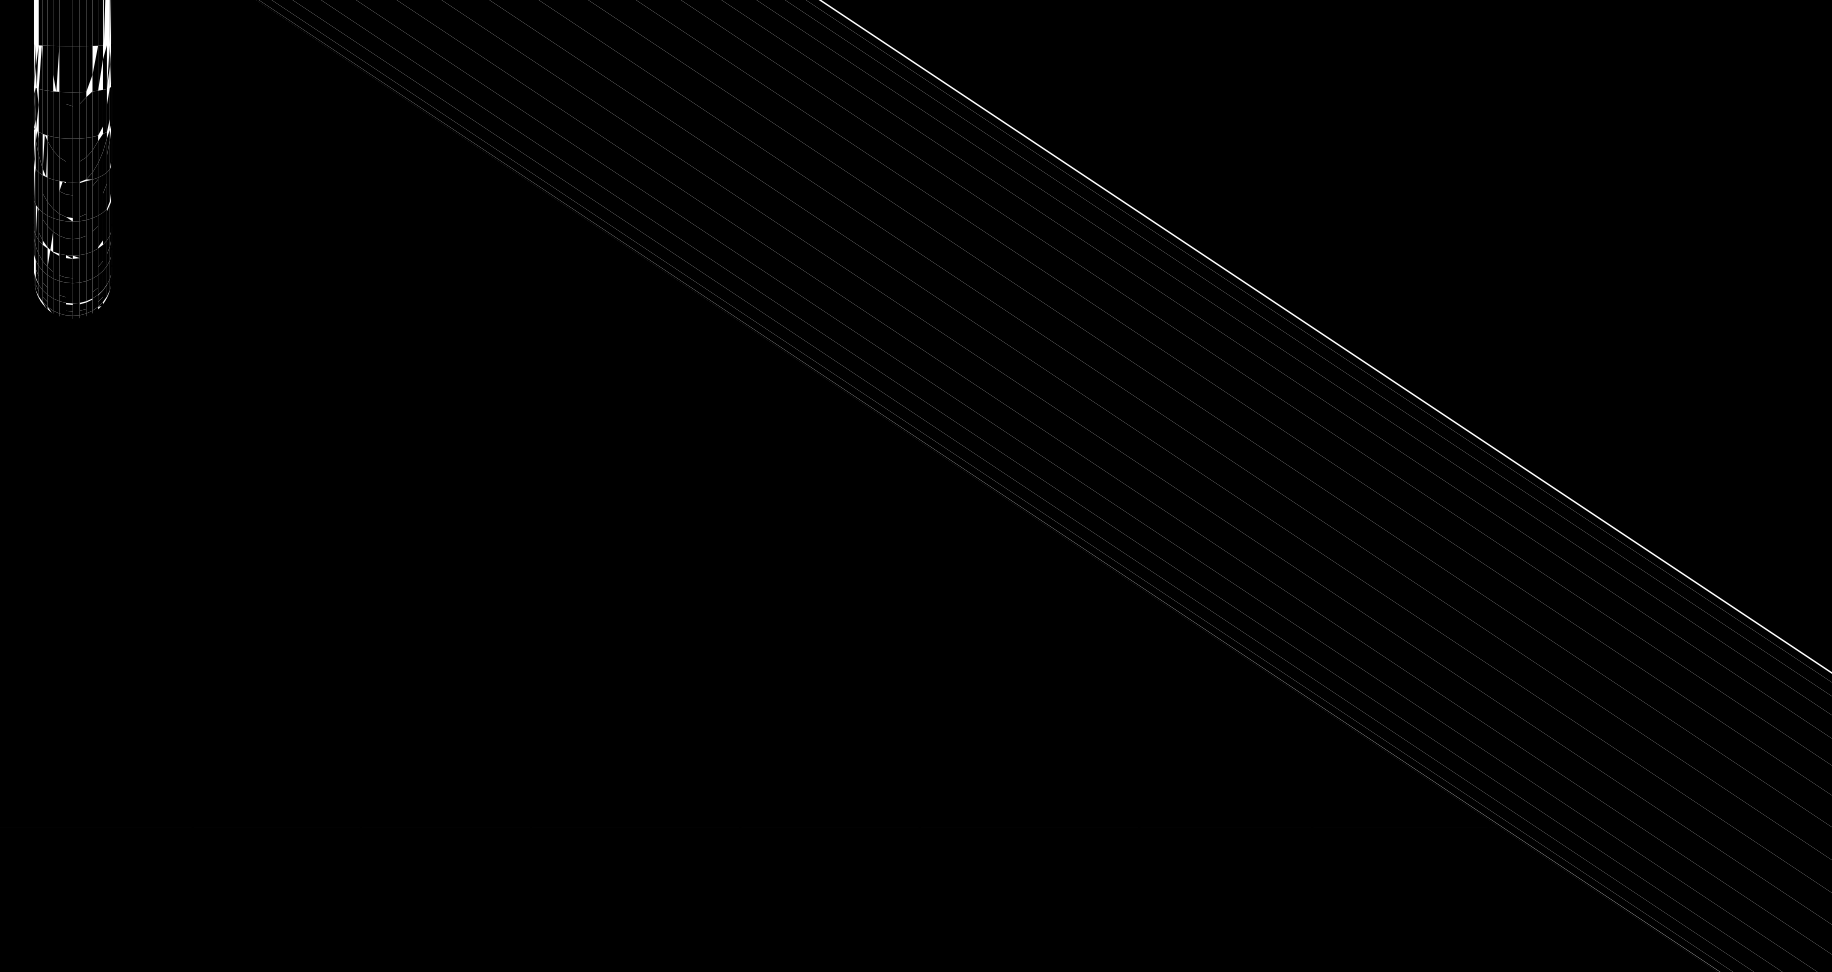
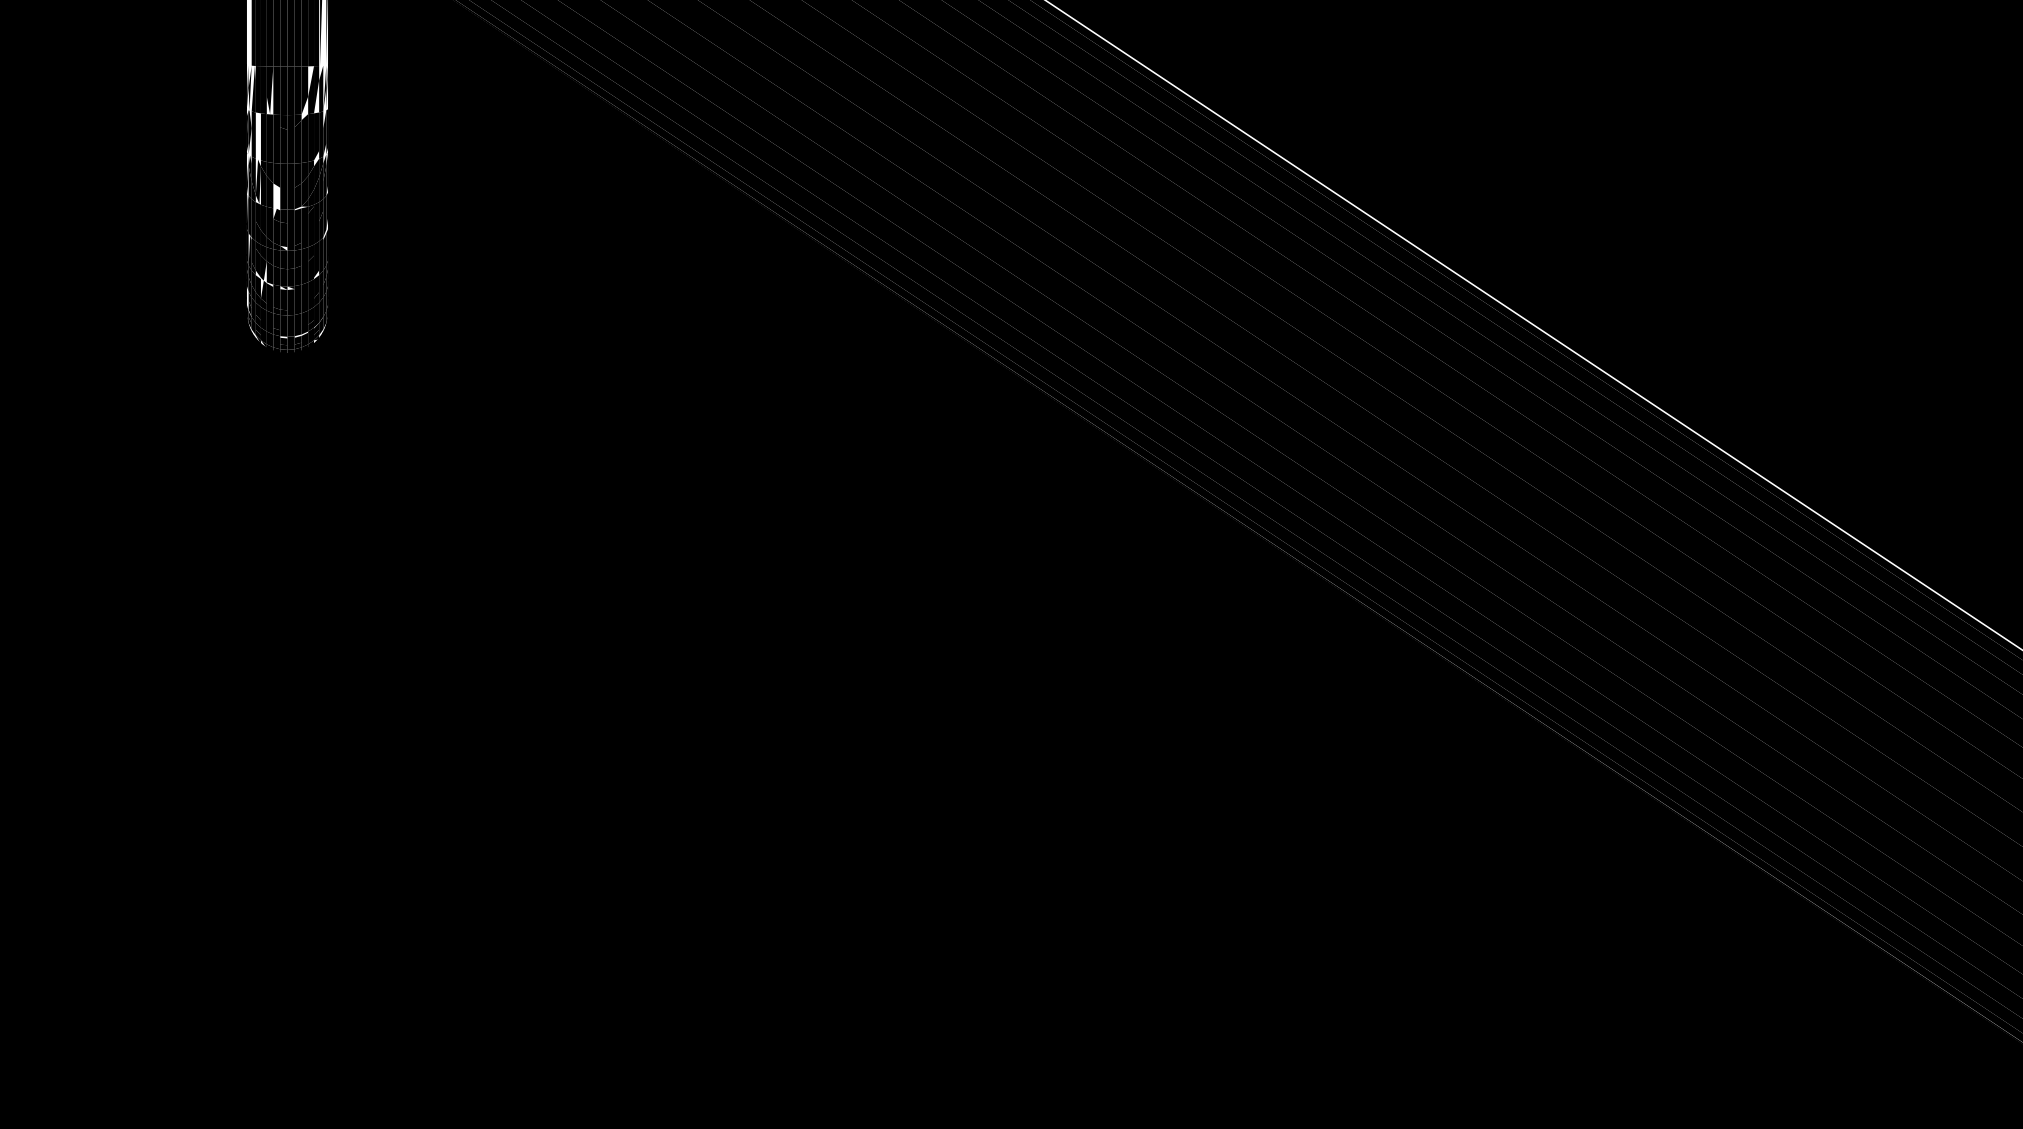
fill: (44, 112) -> (257, 136), removed
fill: (62, 169) -> (276, 196), removed

